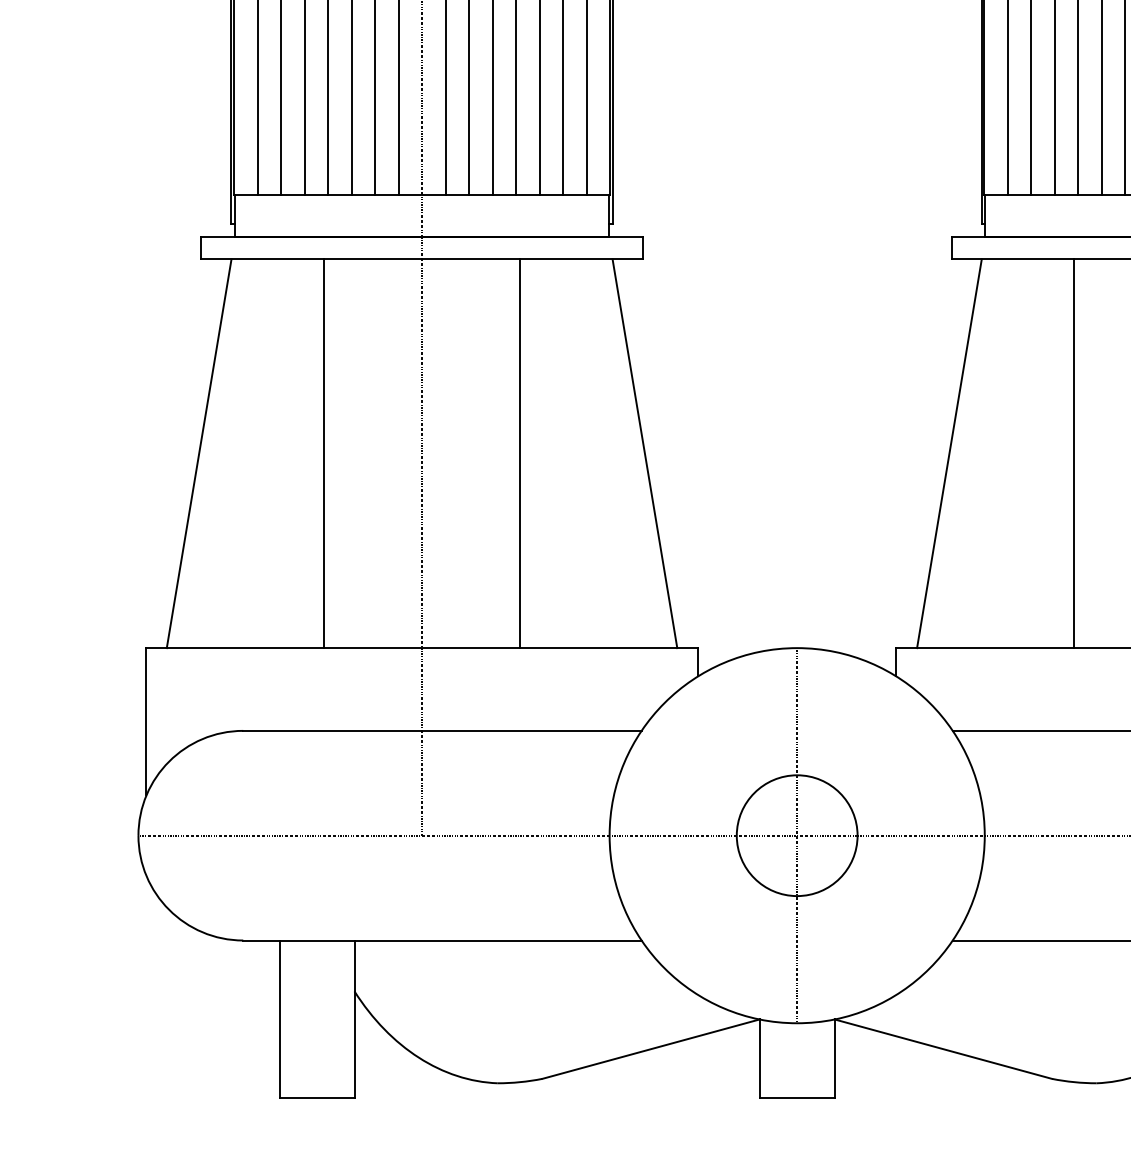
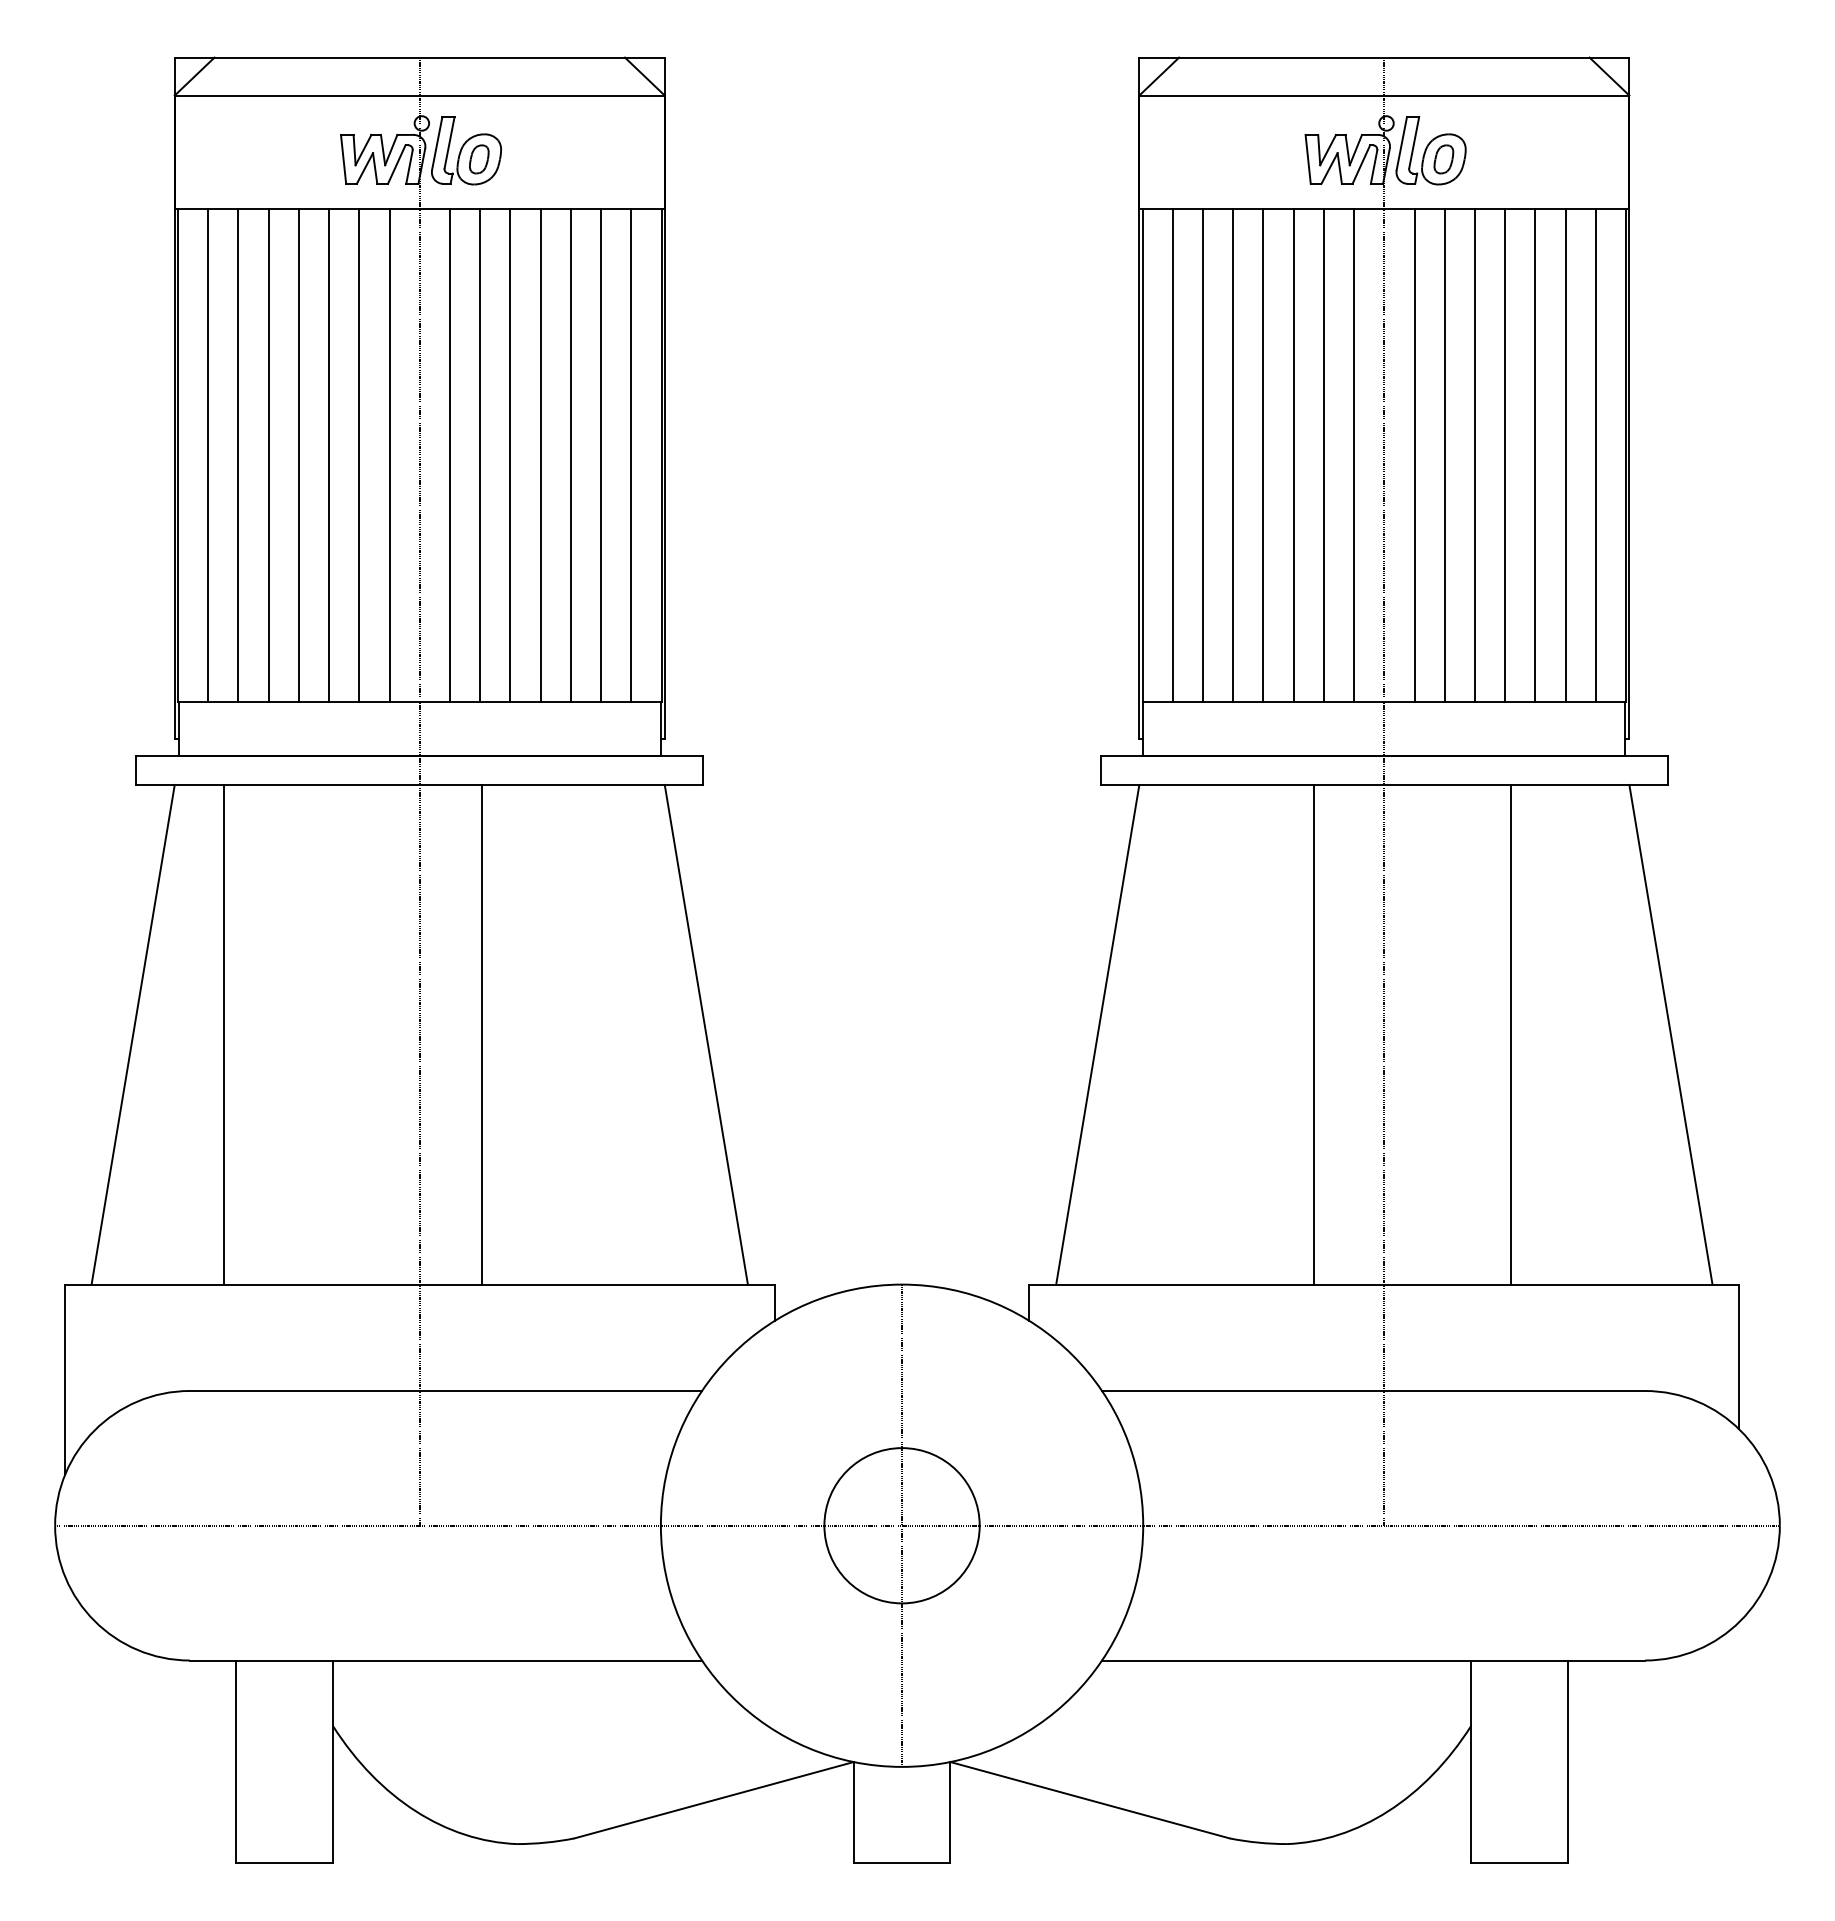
line: (323, 453) -> (224, 1034), moved
line: (520, 453) -> (482, 1034), moved
line: (1074, 453) -> (1314, 1034), moved

